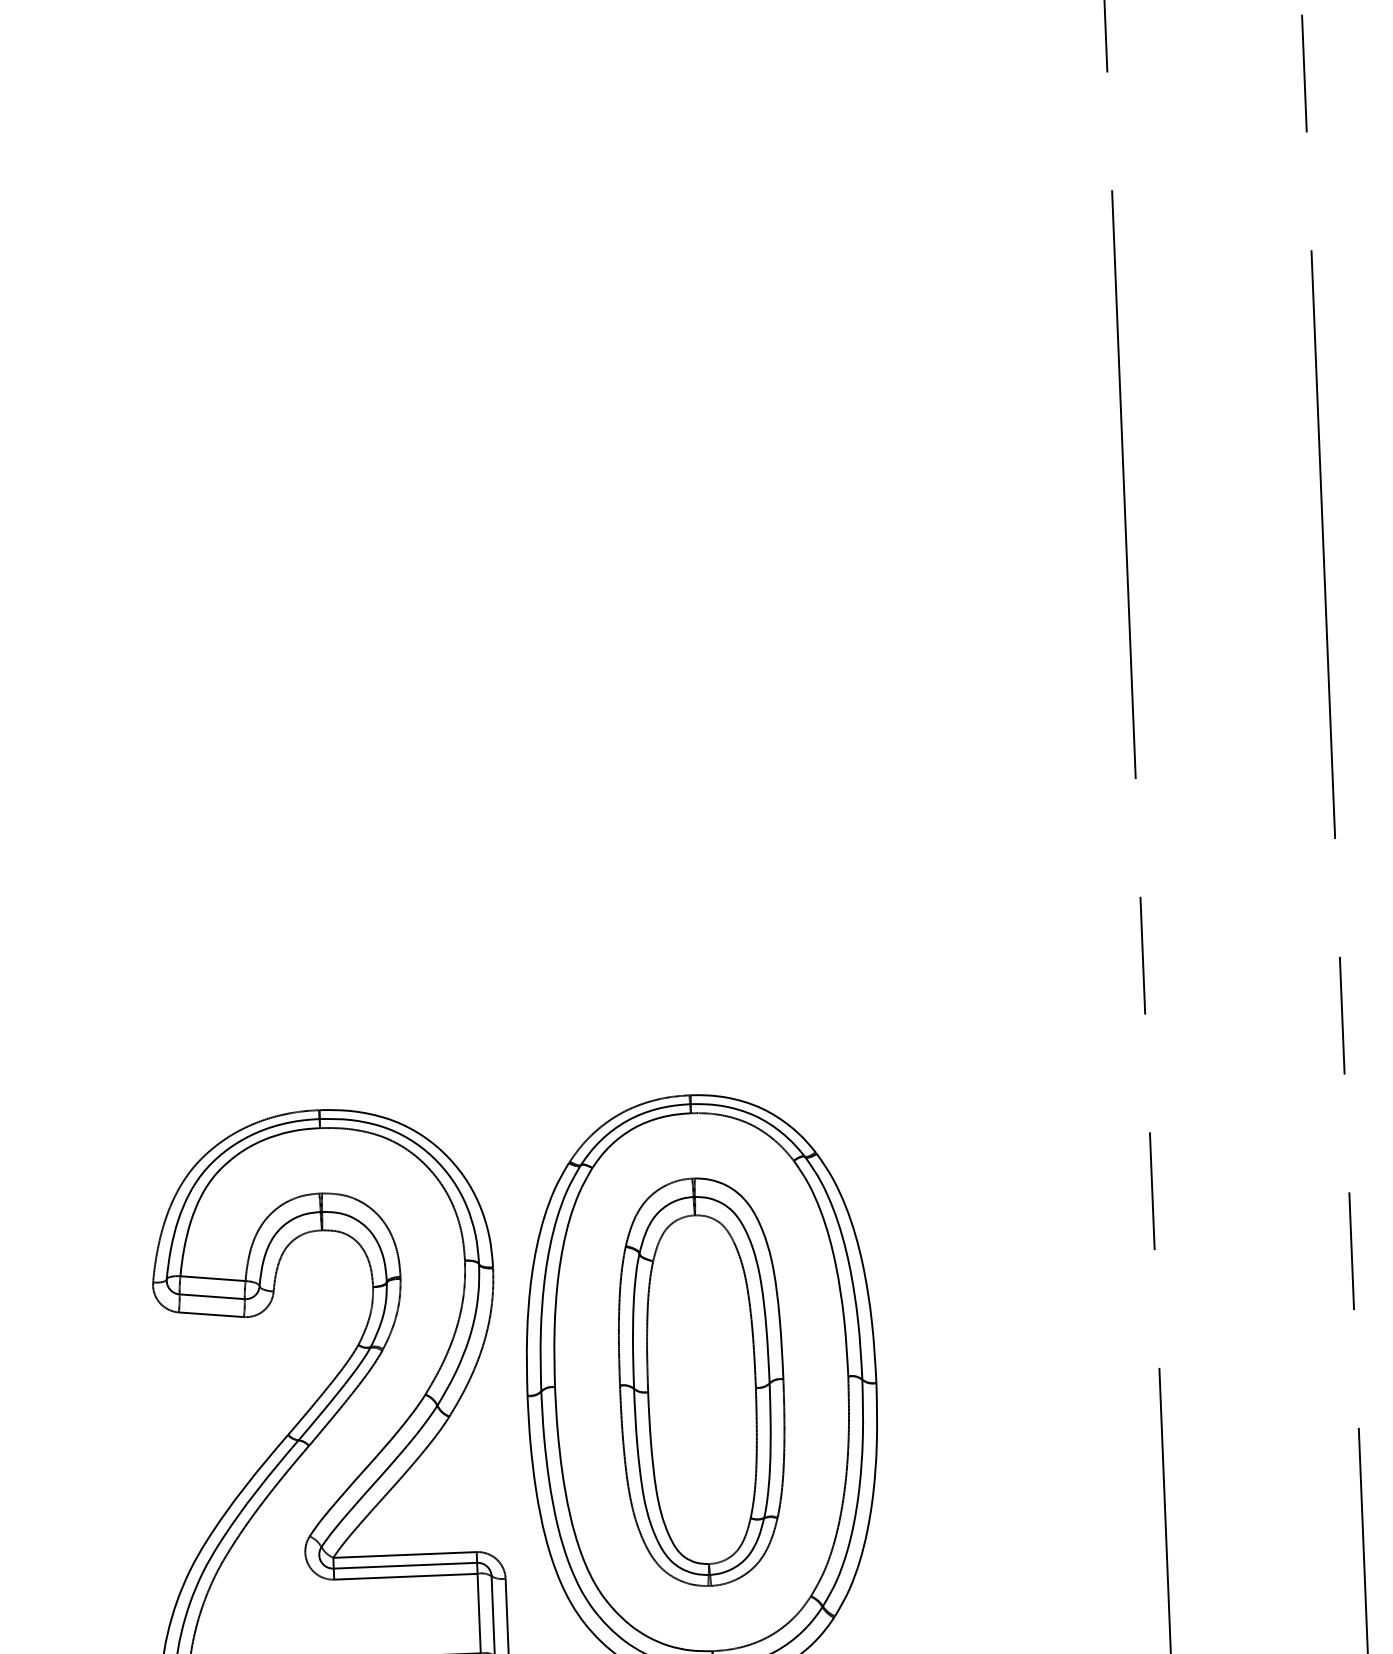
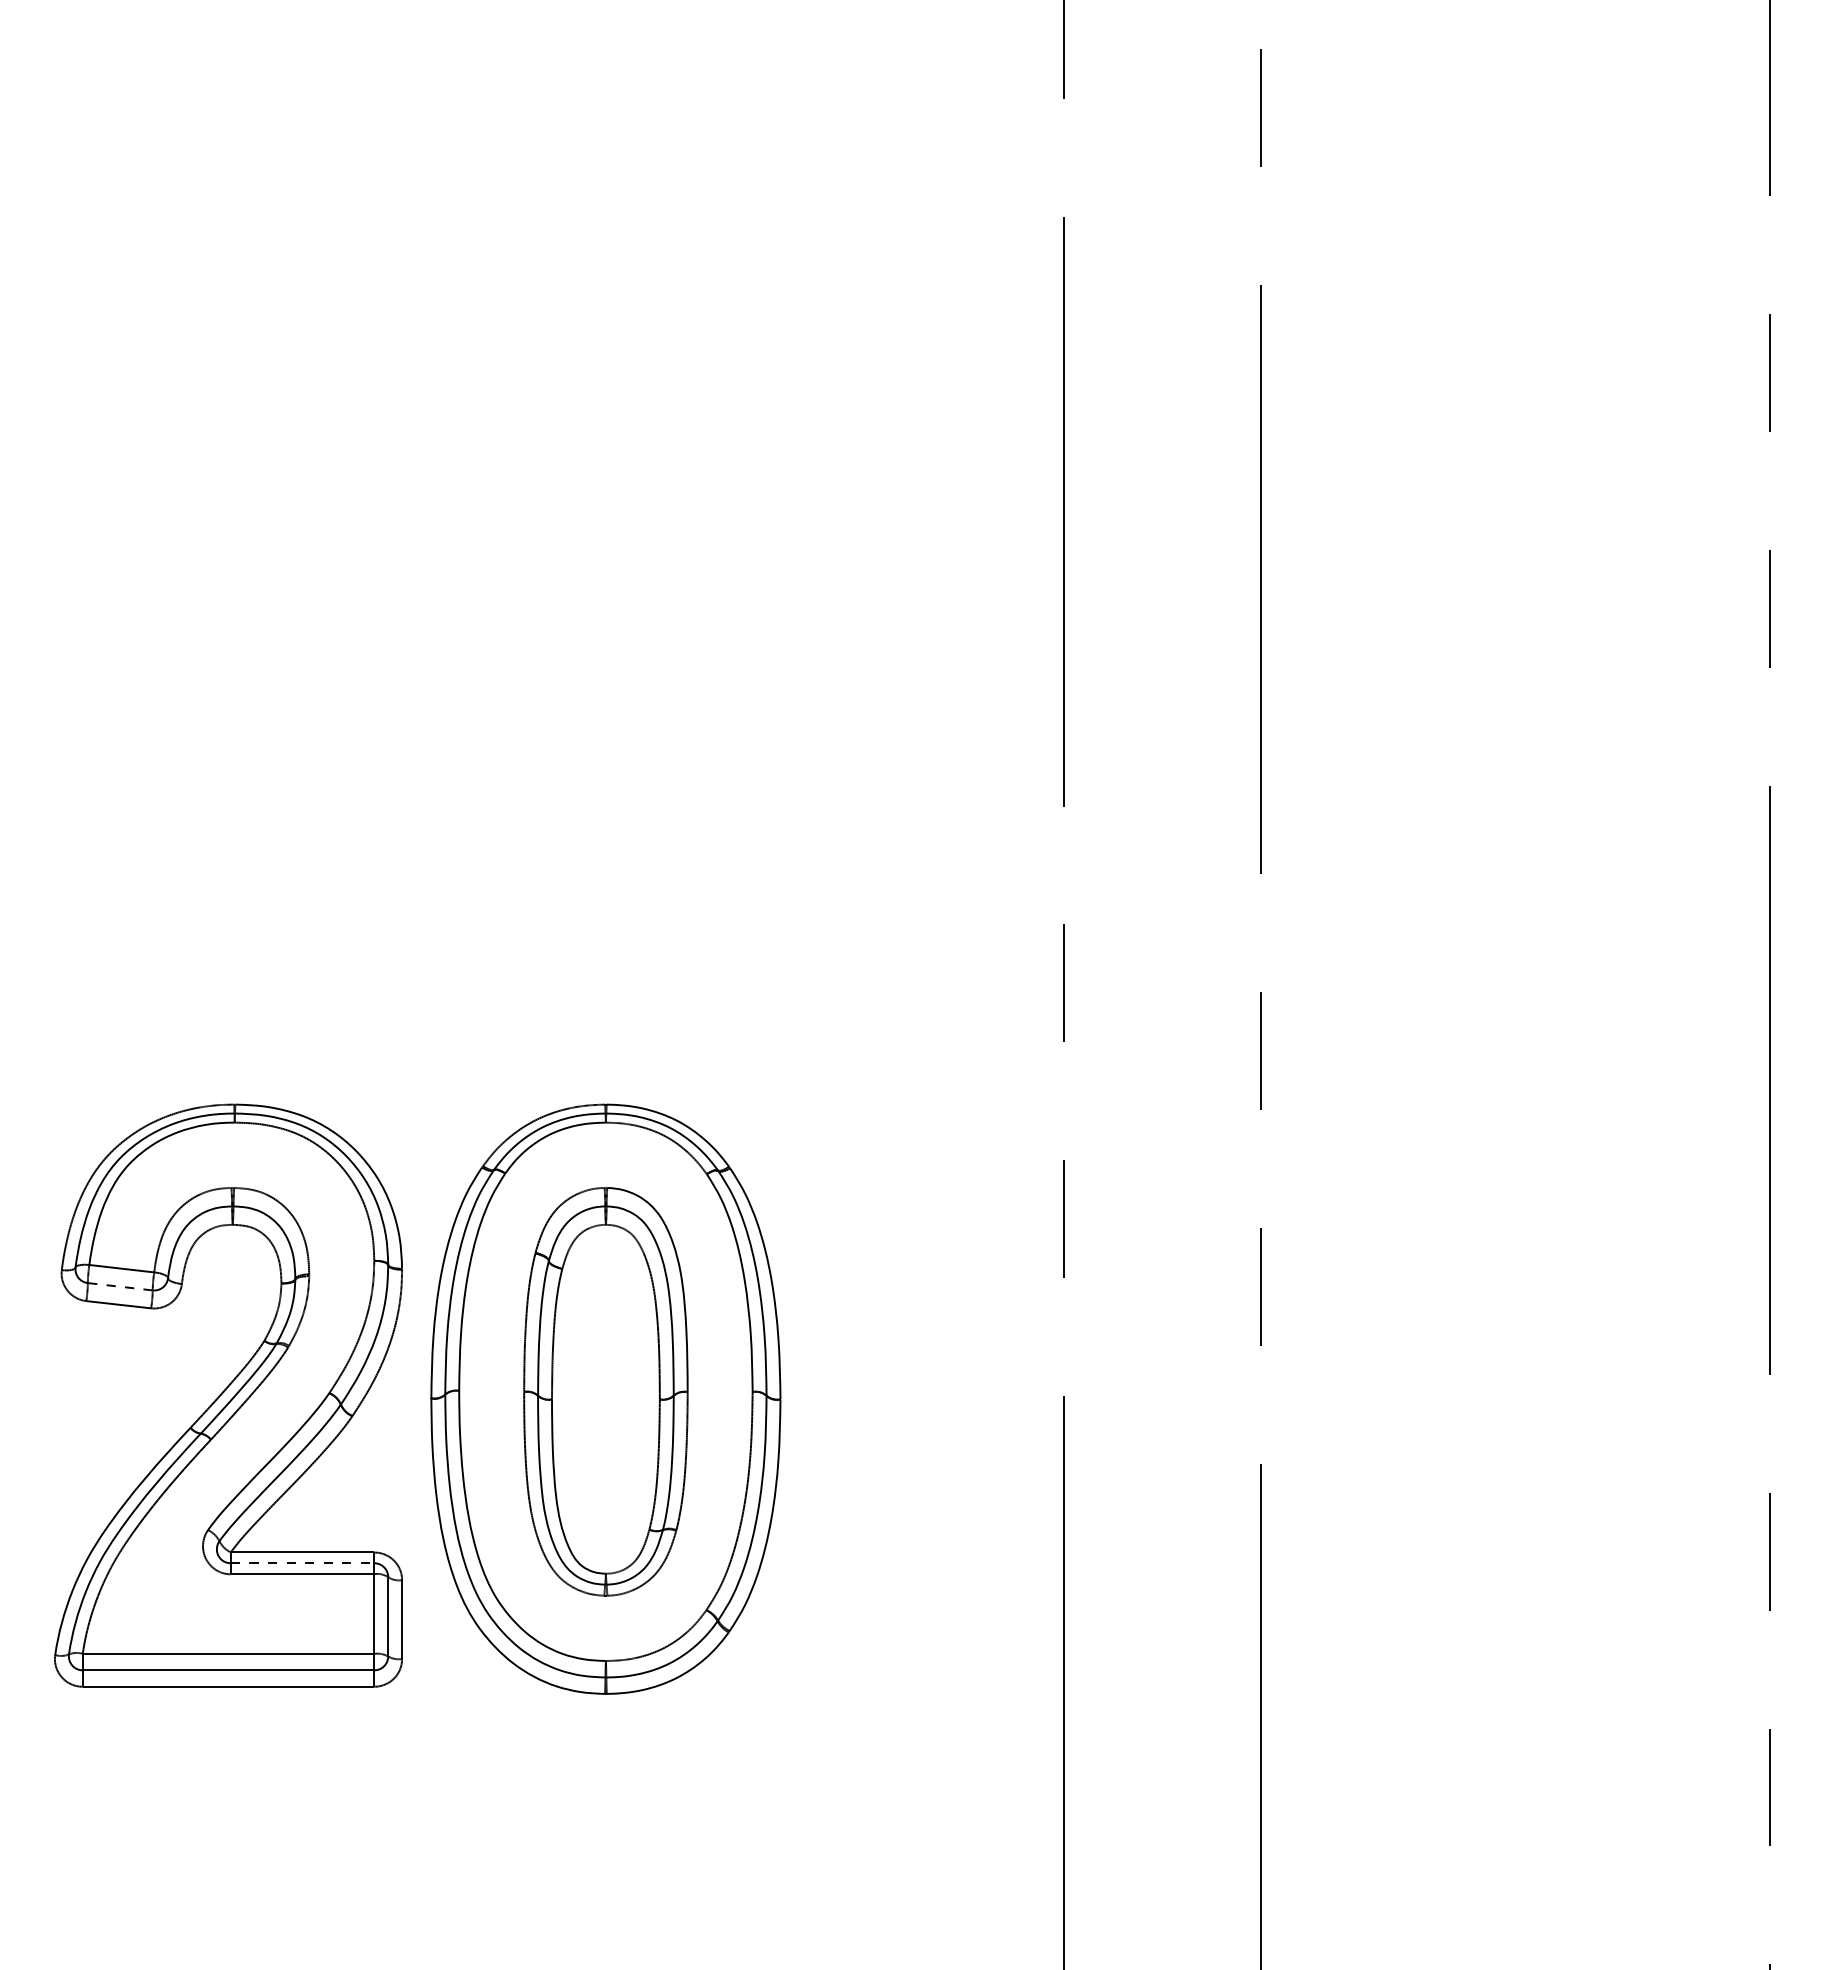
line: (212, 1296) -> (120, 1286), solid -> dashed
line: (405, 1565) -> (302, 1563), solid -> dashed

